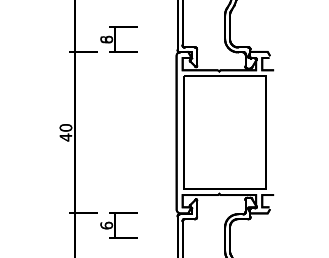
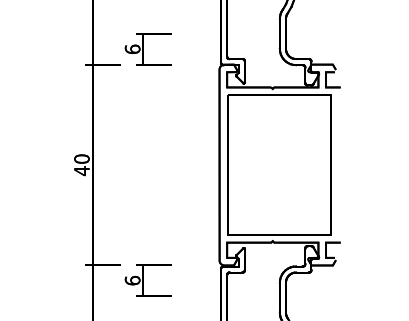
text: (106, 38) -> (132, 48), 8 -> 6

